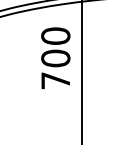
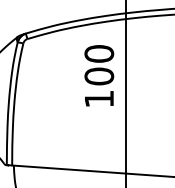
text: (55, 80) -> (99, 98), 700 -> 100

